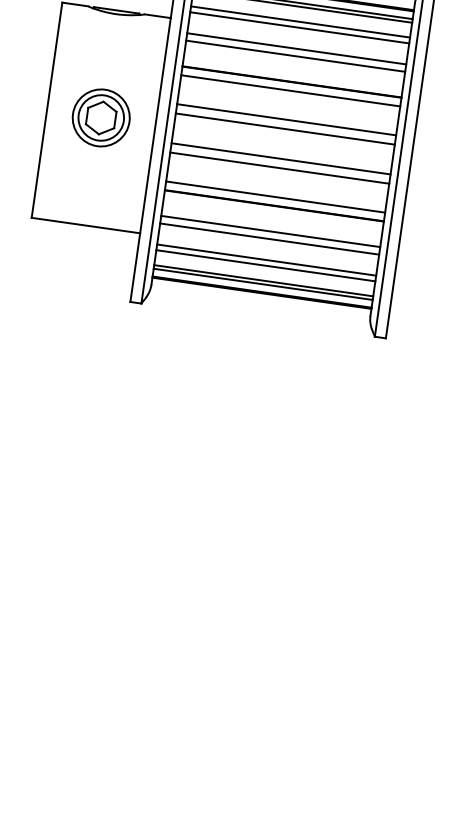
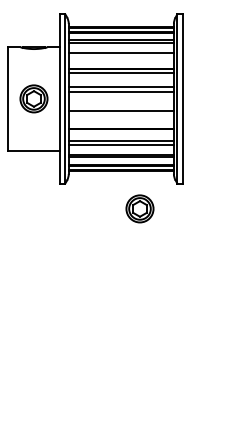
line: (294, 55) -> (120, 56), removed
line: (279, 159) -> (120, 106), removed
line: (273, 196) -> (120, 124), removed
part: (288, 377) -> (139, 208), added

